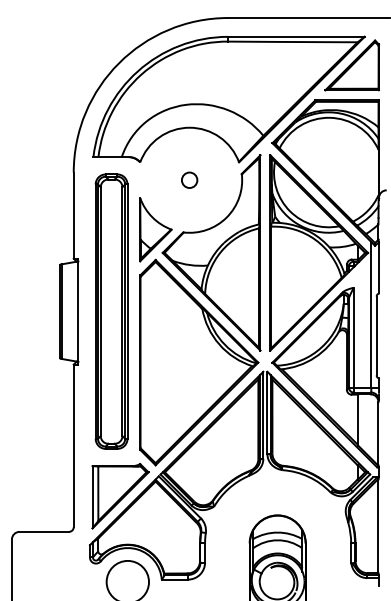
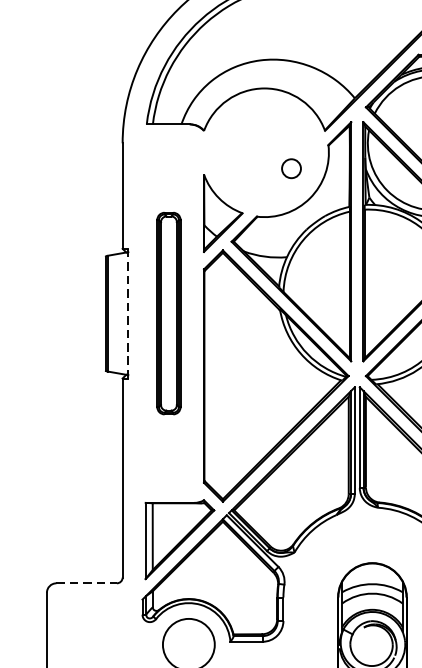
circle: (189, 179) -> (291, 167), moved
line: (78, 311) -> (128, 313), solid -> dashed
part: (111, 311) -> (168, 313), size x0.6
line: (44, 531) -> (86, 582), solid -> dashed

